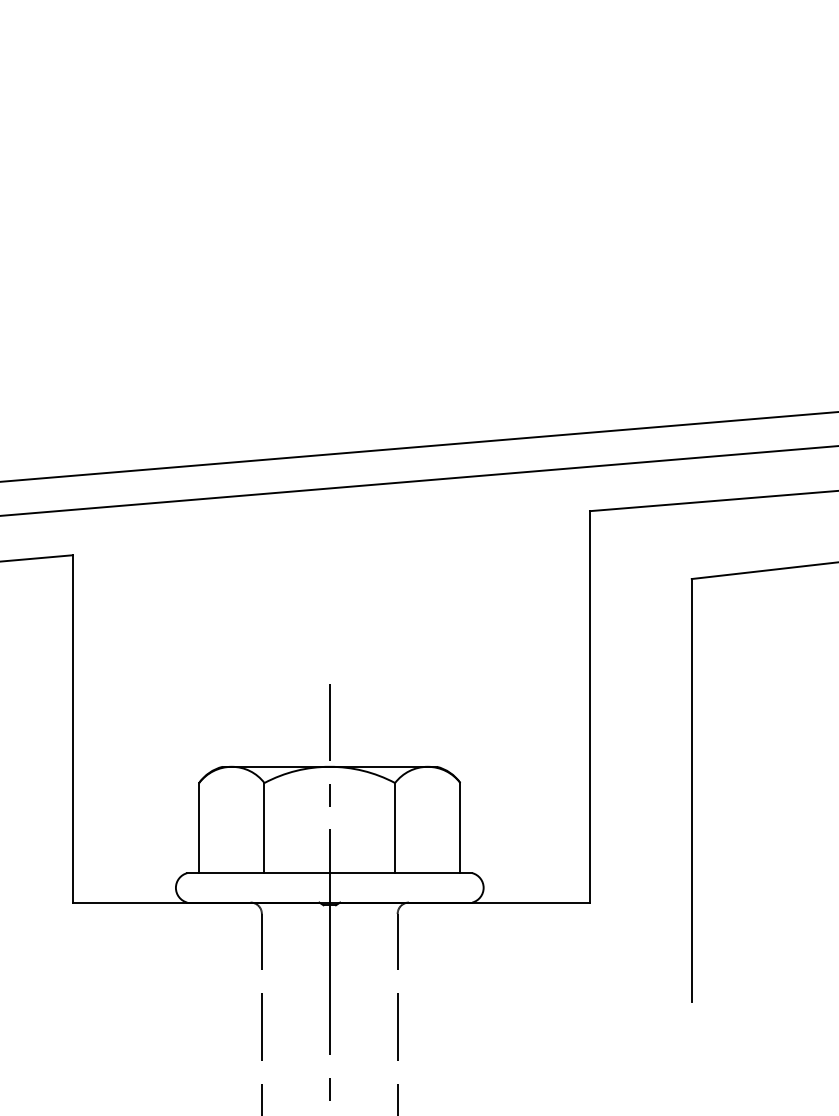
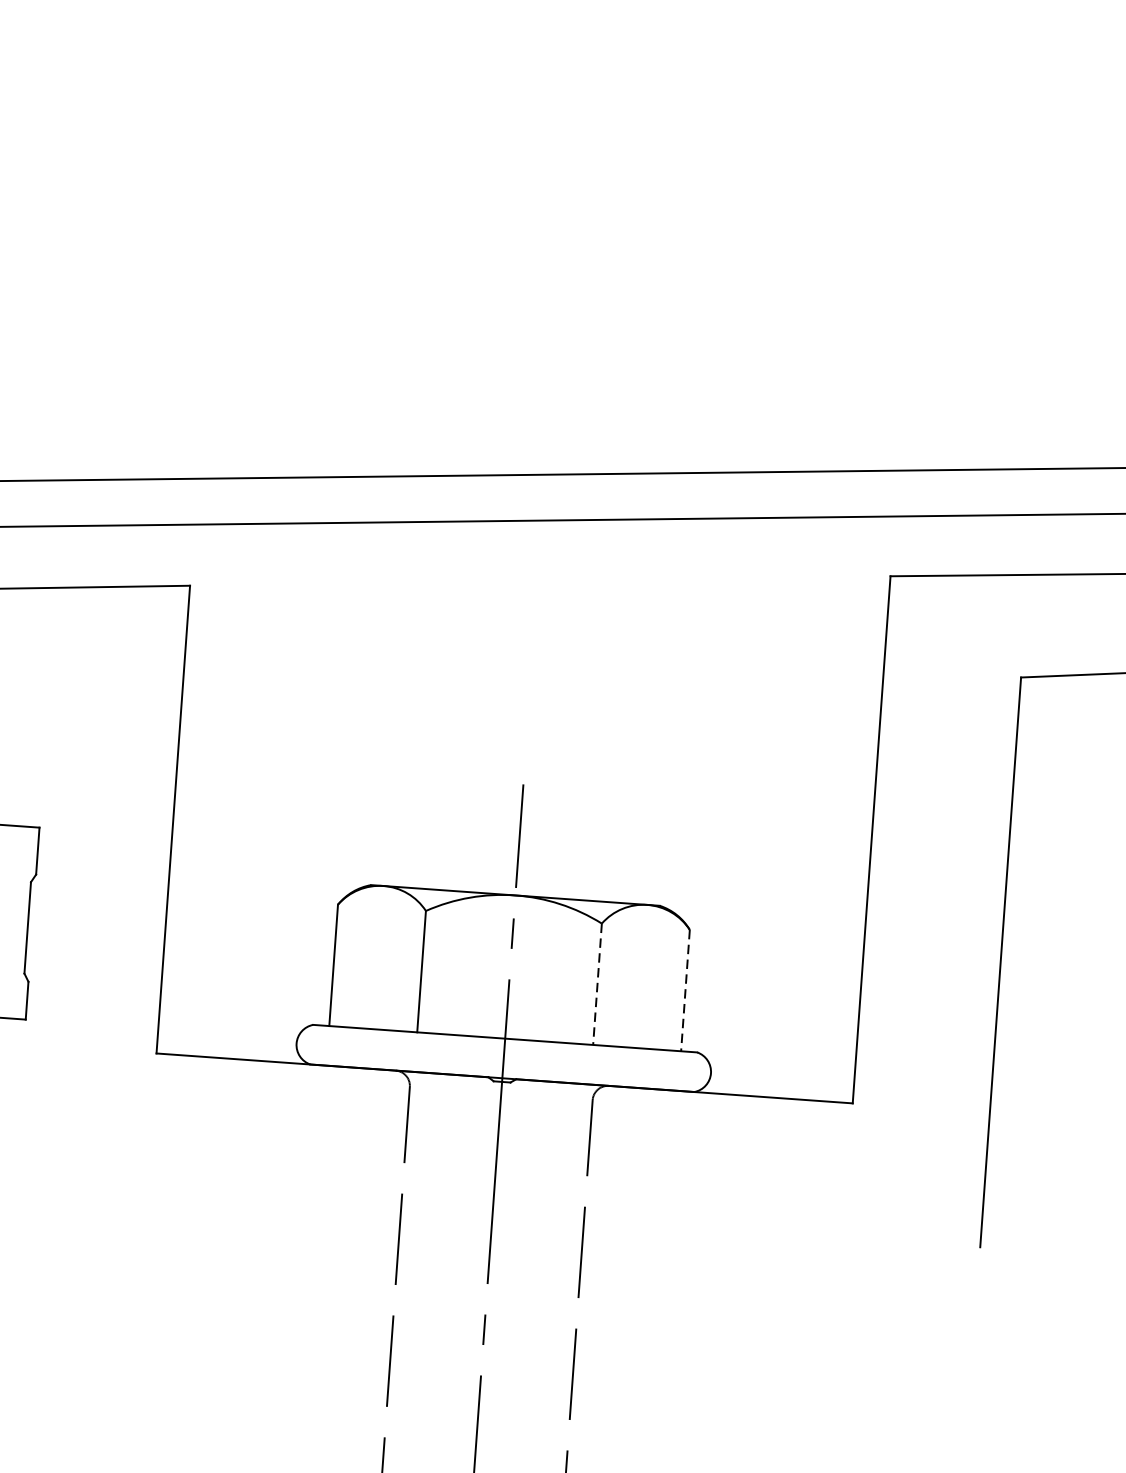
line: (395, 828) -> (598, 984), solid -> dashed
line: (460, 828) -> (685, 991), solid -> dashed

